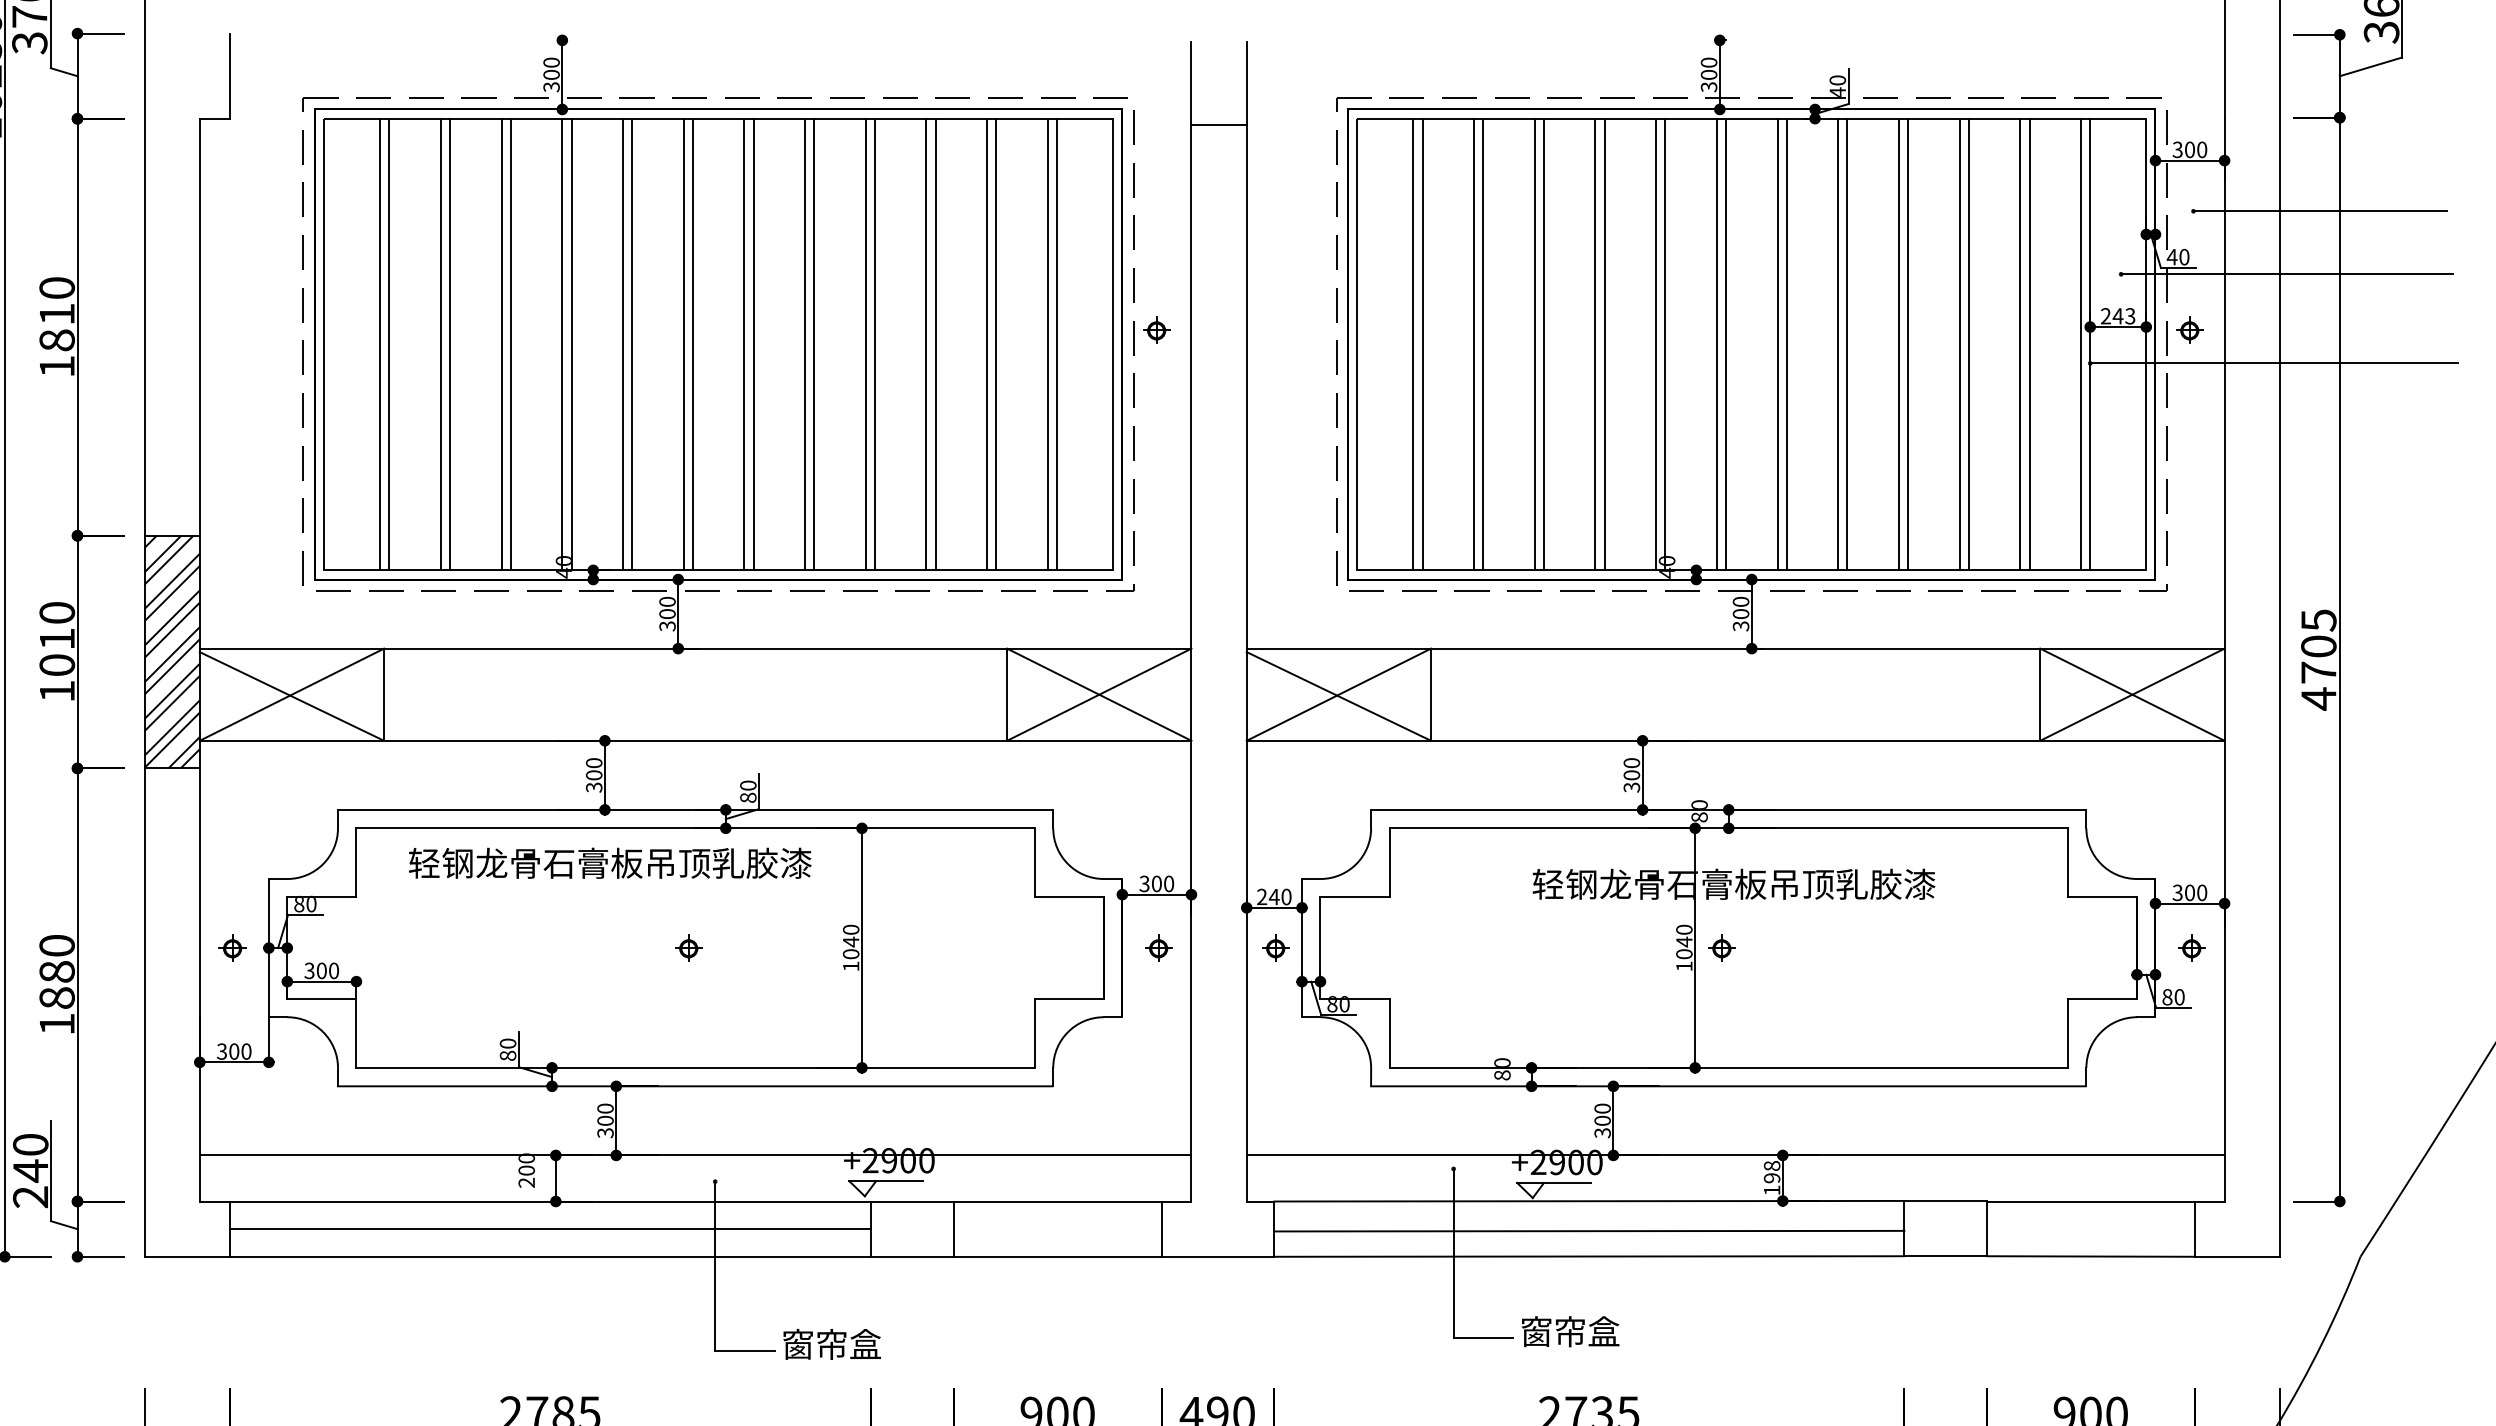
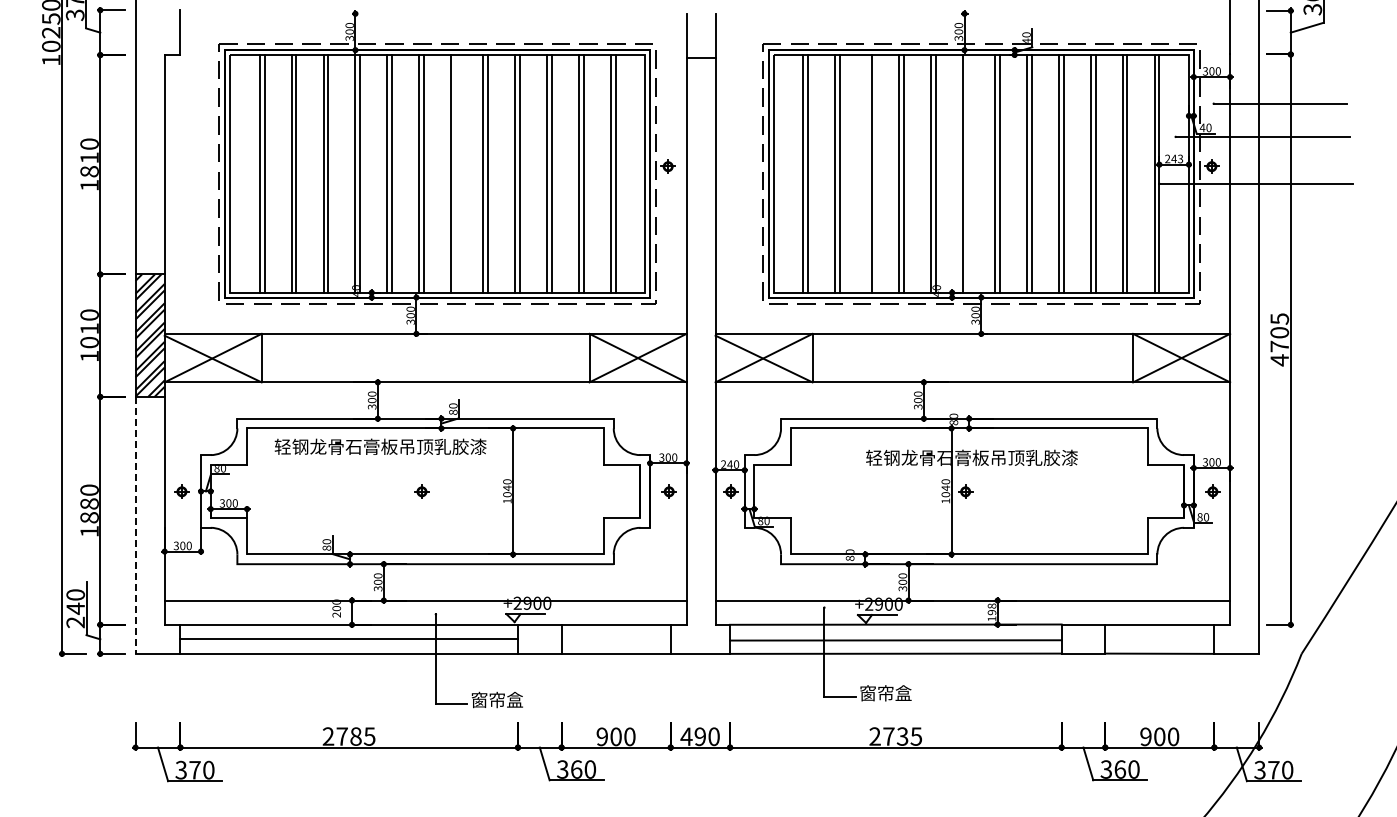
line: (754, 343) -> (456, 173), removed
line: (1535, 343) -> (867, 173), removed
line: (1725, 343) -> (967, 173), removed
line: (144, 1012) -> (135, 525), solid -> dashed

